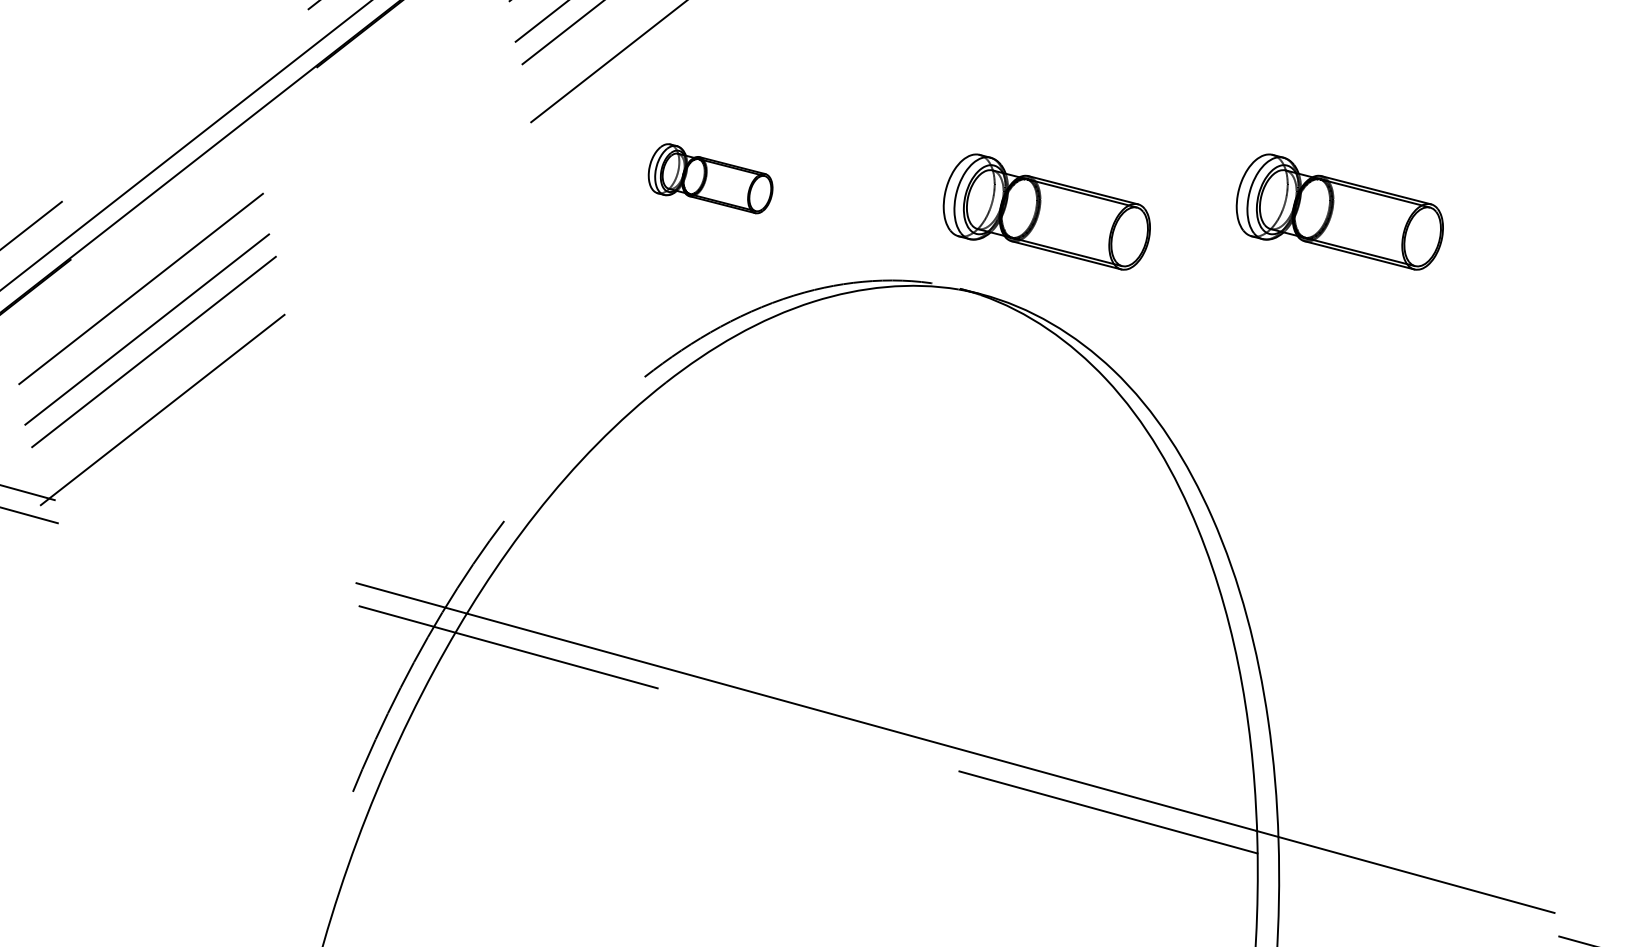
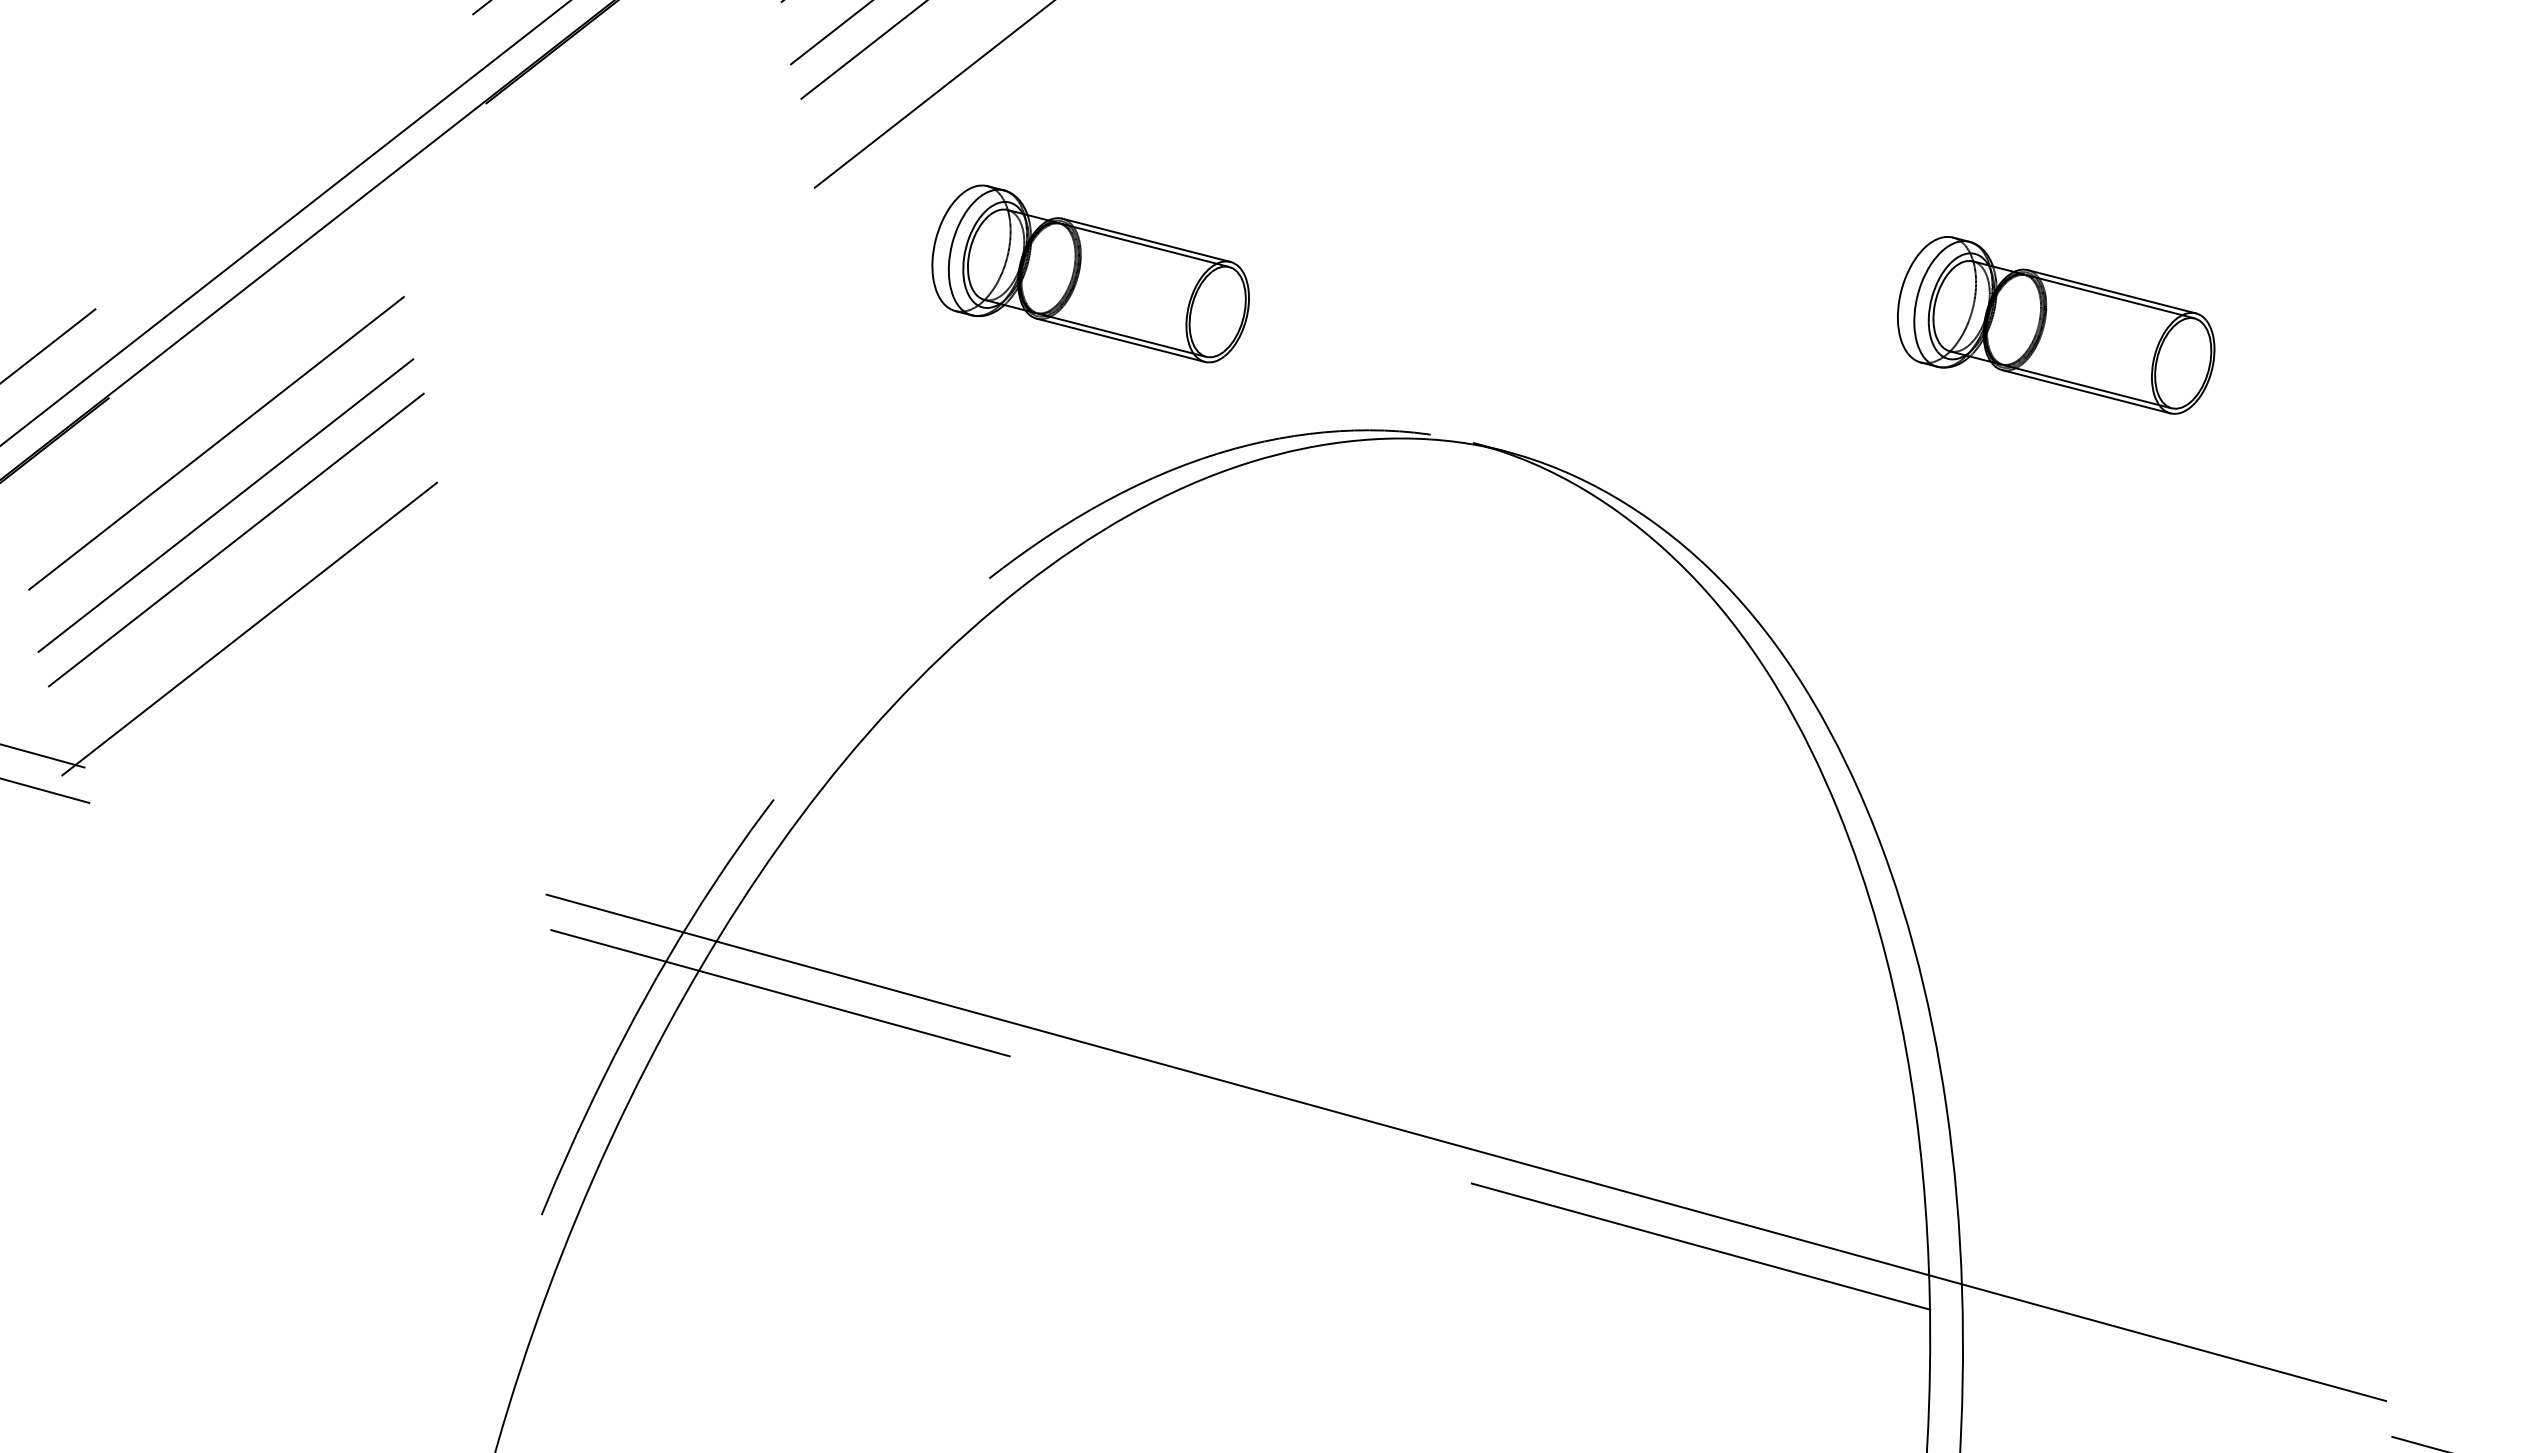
part: (710, 178) -> (1090, 273), size x1.67
part: (1046, 211) -> (1605, 324), removed

